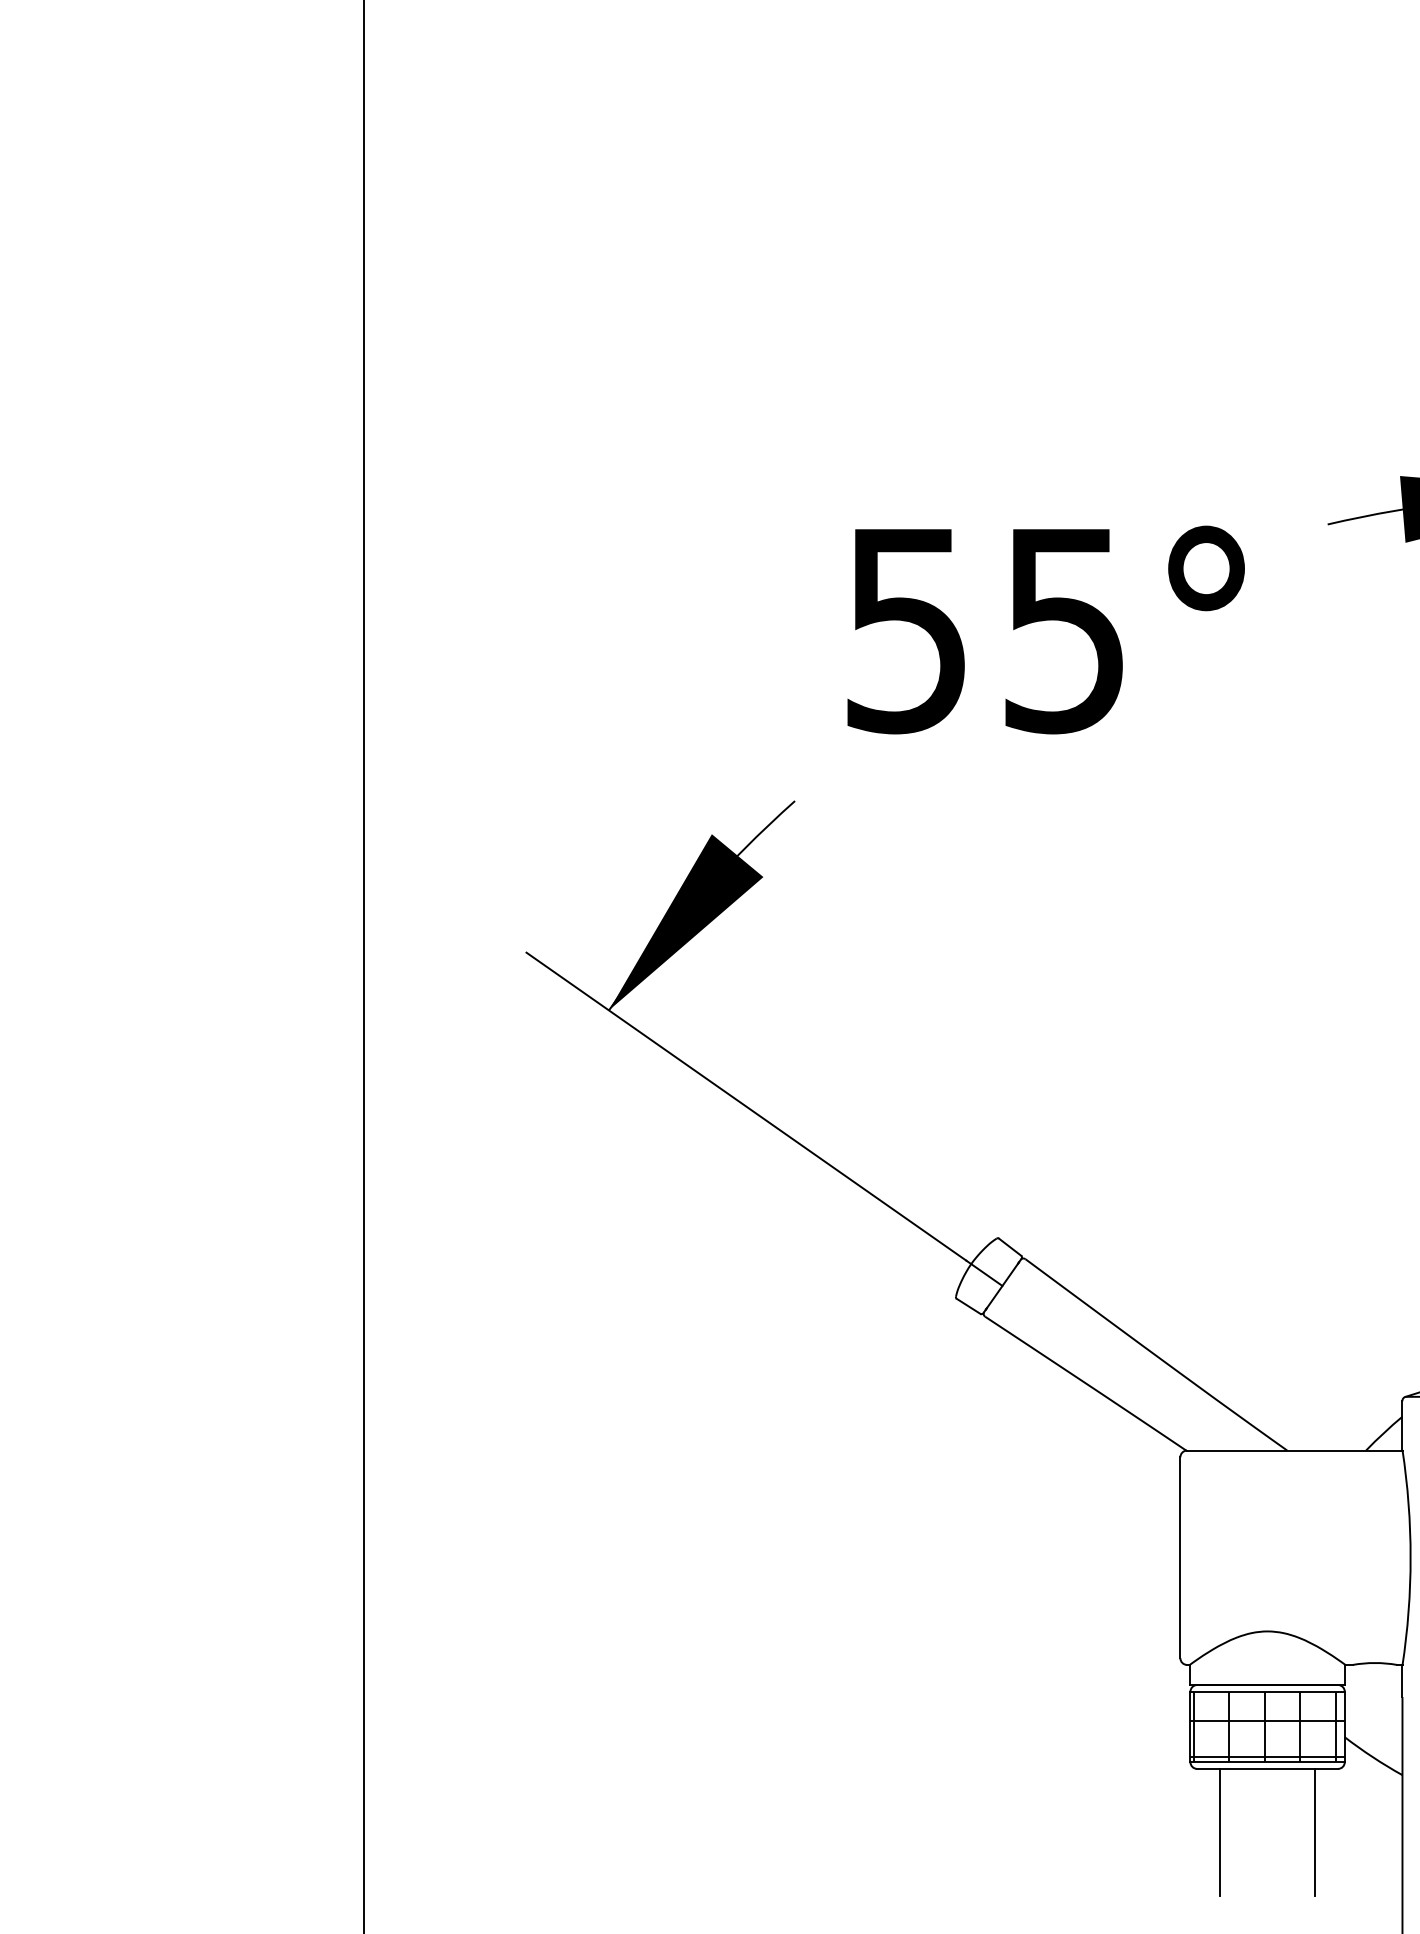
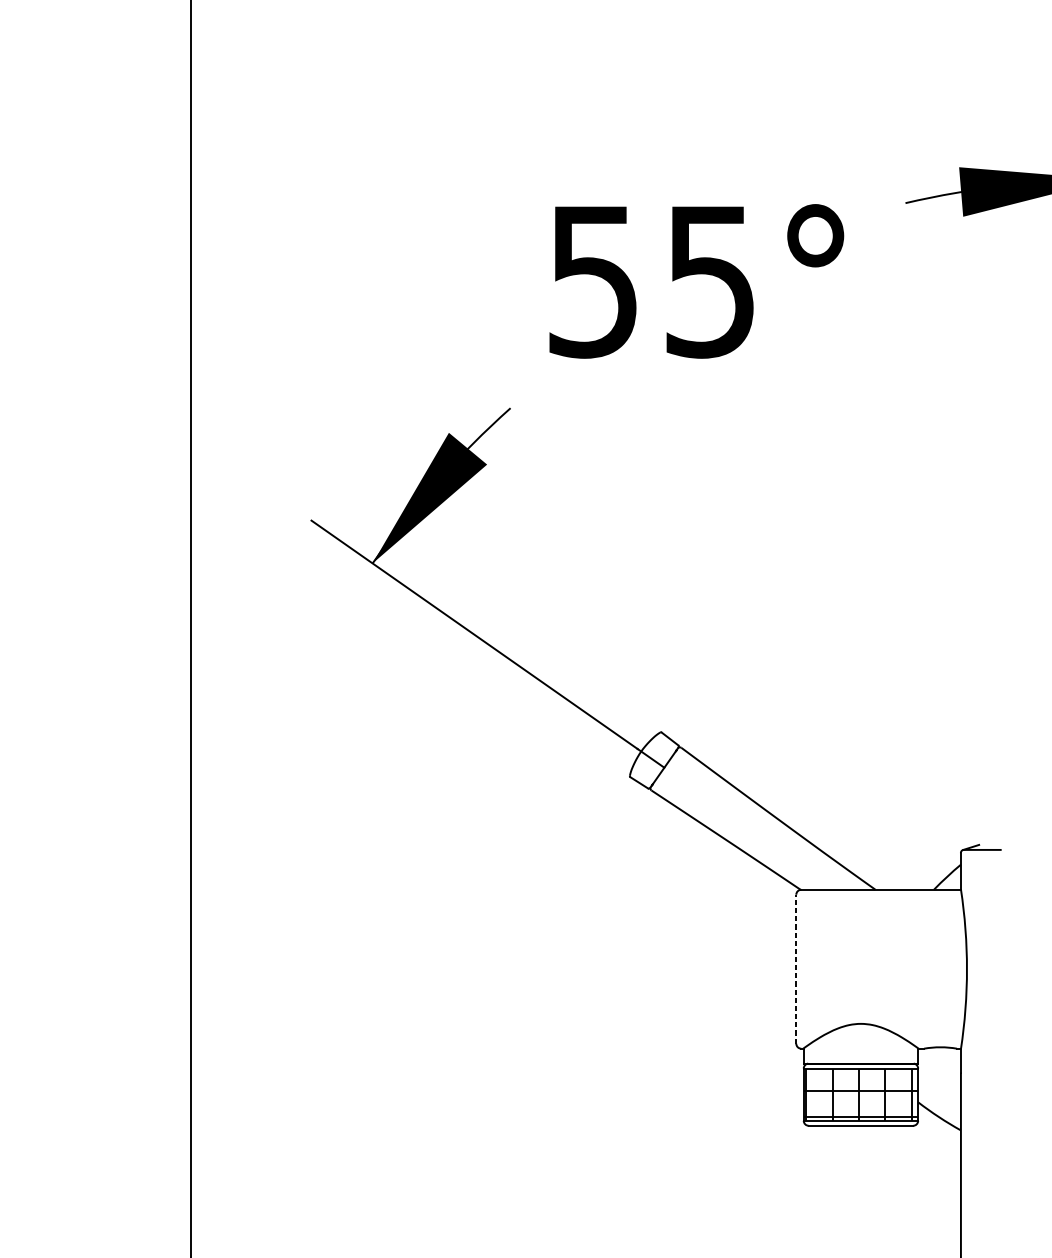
line: (1180, 1557) -> (796, 969), solid -> dashed
line: (1220, 1832) -> (826, 1172), removed
line: (1315, 1832) -> (896, 1172), removed

